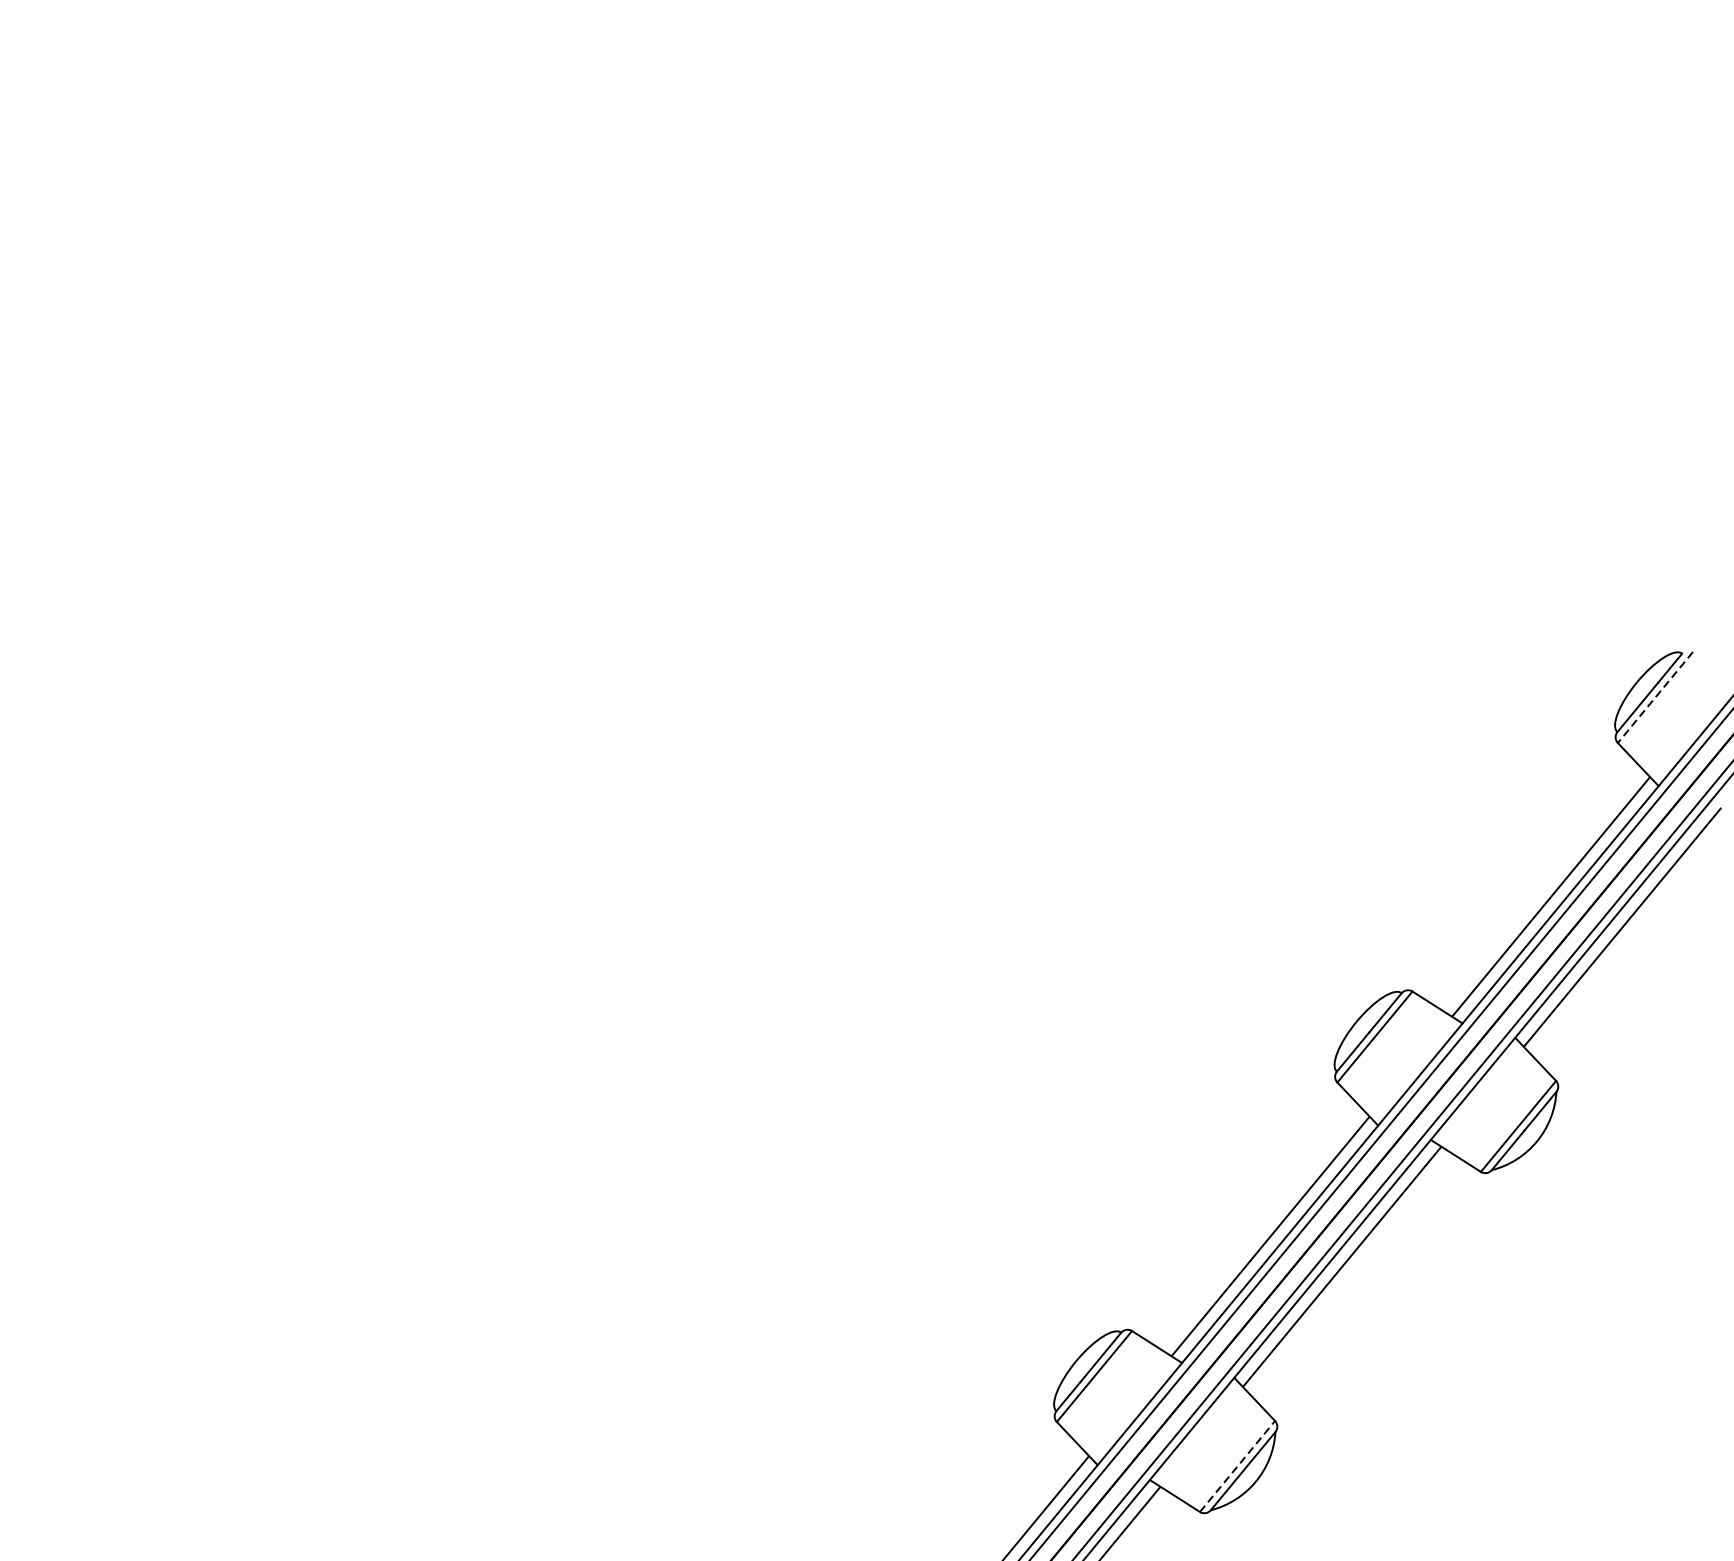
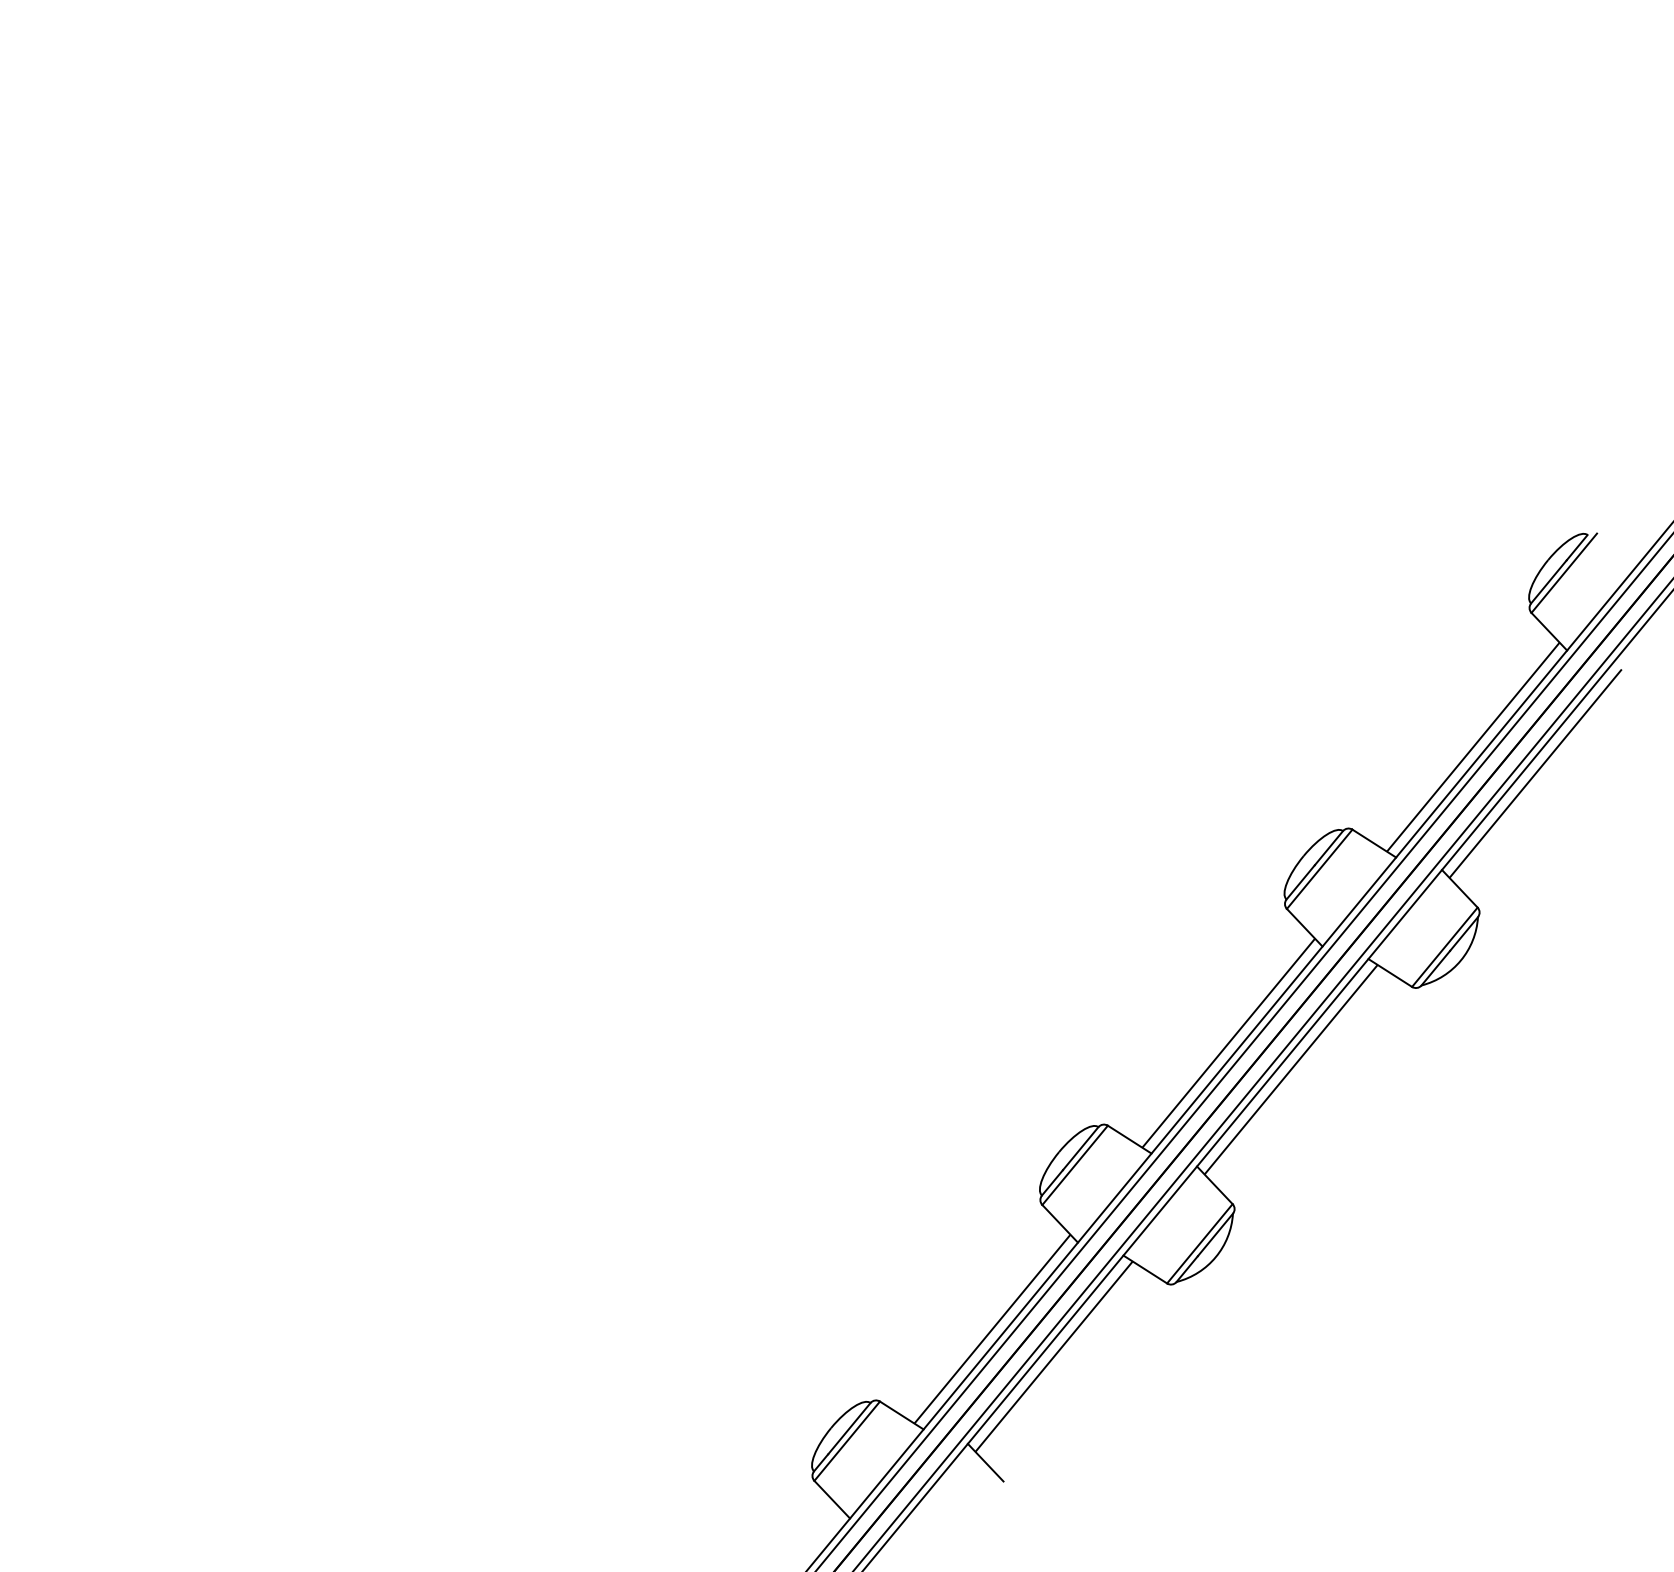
line: (1654, 697) -> (1563, 573), dashed -> solid
line: (1238, 1466) -> (1200, 1243), dashed -> solid

